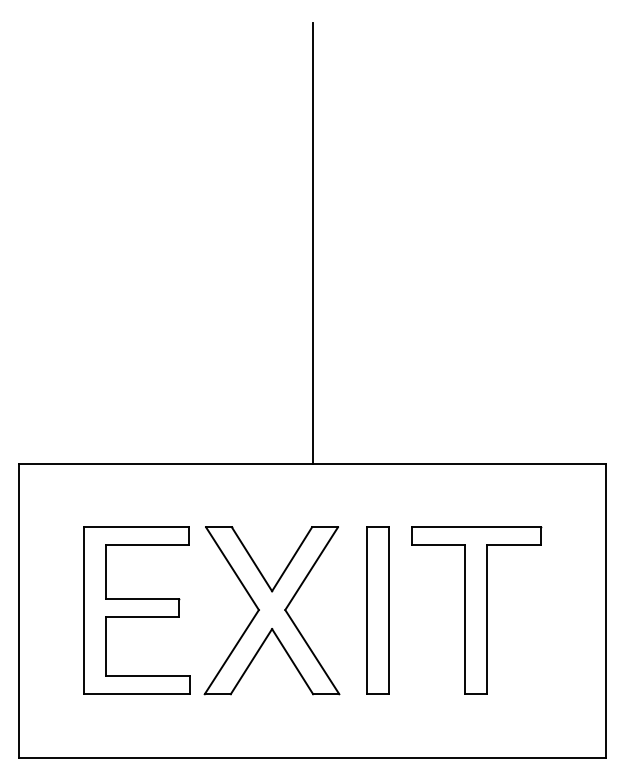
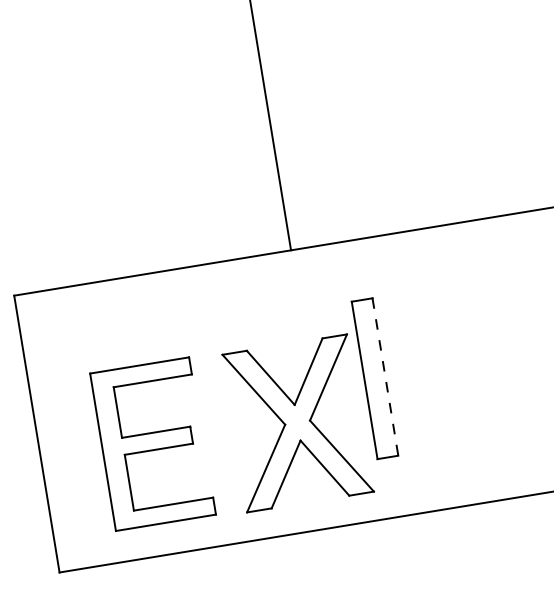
part: (136, 610) -> (152, 443), moved
part: (271, 610) -> (297, 423), moved
line: (388, 610) -> (385, 376), solid -> dashed
part: (476, 610) -> (468, 363), removed

